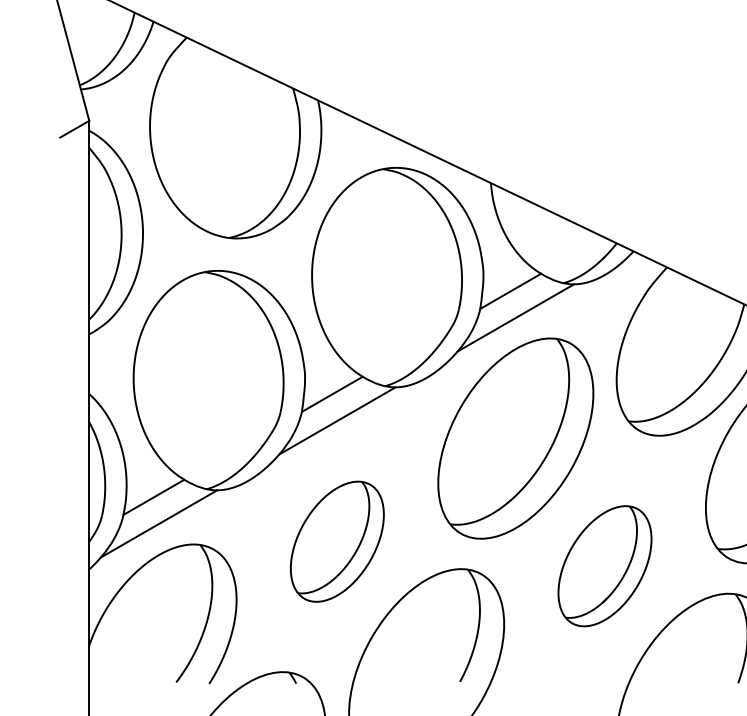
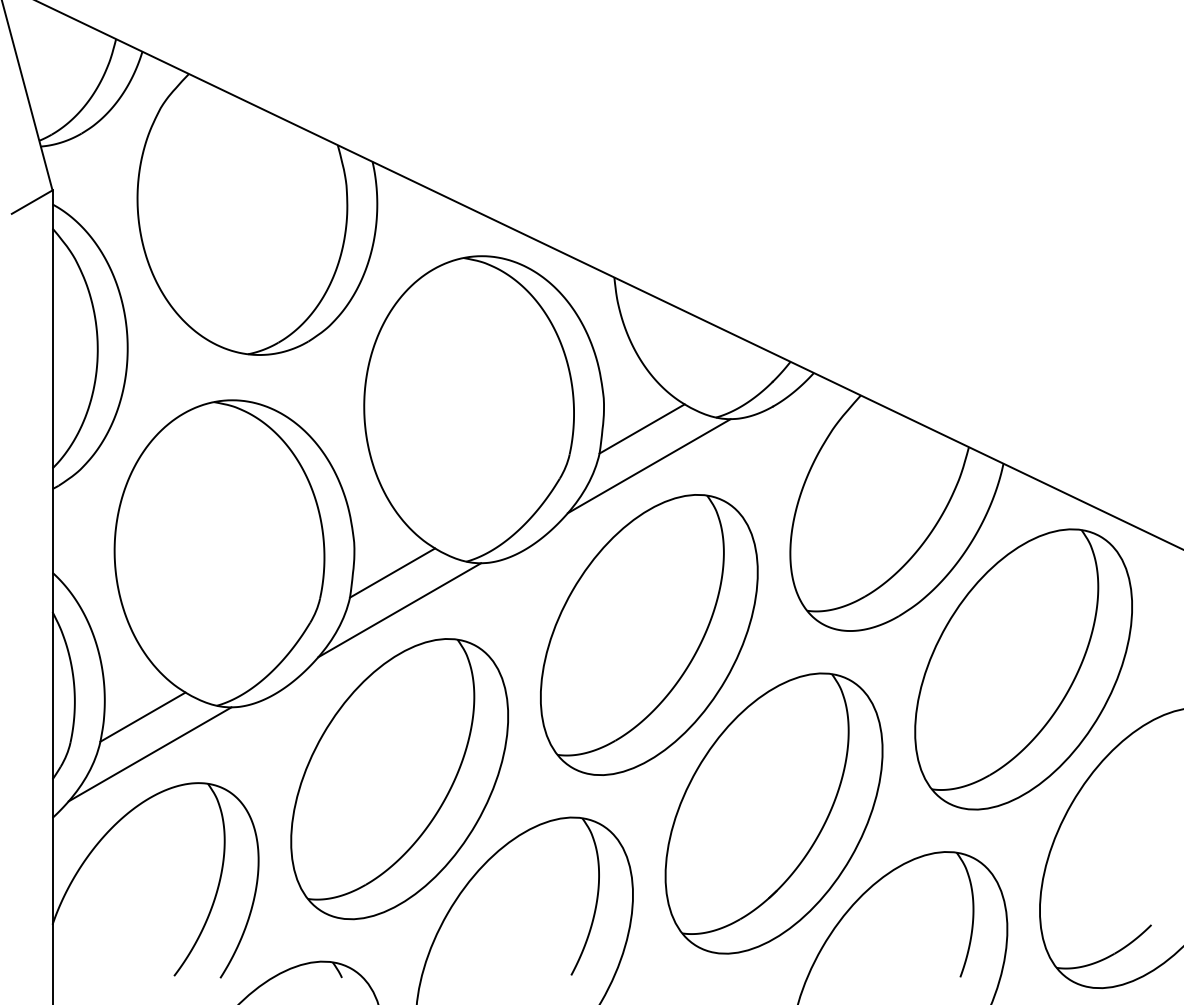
part: (337, 541) -> (399, 779), size x1.67
part: (604, 566) -> (773, 813), size x1.67

